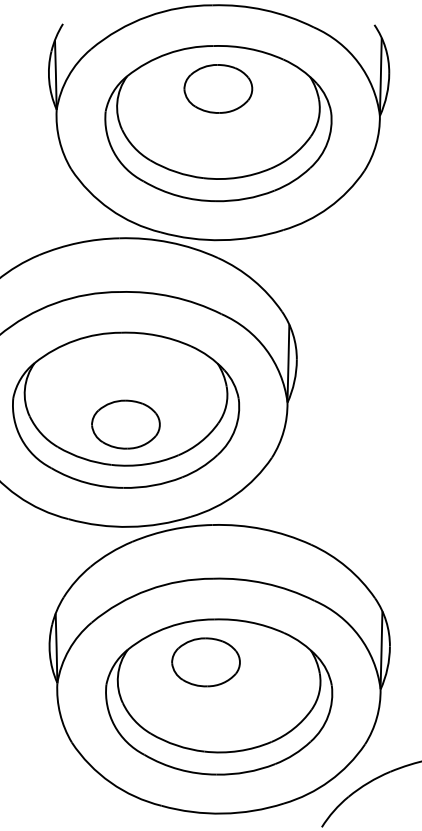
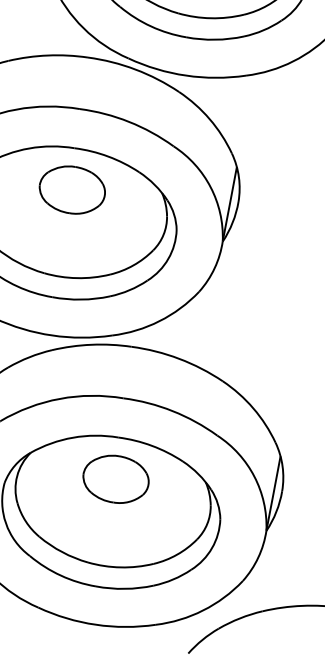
part: (125, 424) -> (71, 189), moved
part: (205, 662) -> (115, 479), moved

